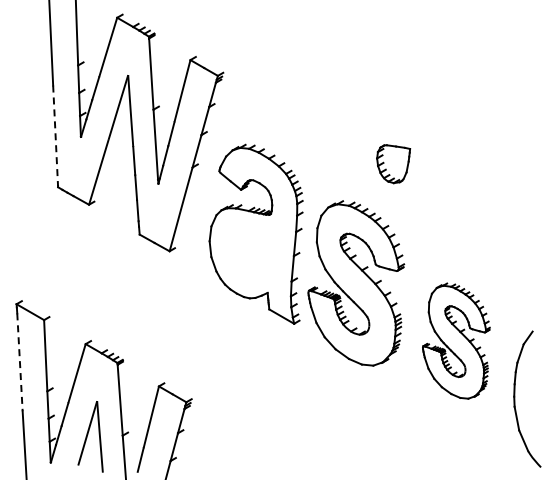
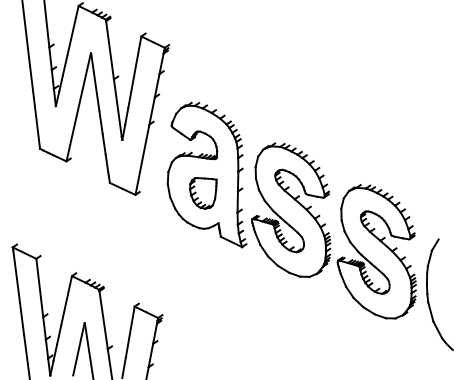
line: (55, 136) -> (34, 107), dashed -> solid
part: (393, 164) -> (203, 193), moved
part: (456, 340) -> (376, 251), size x1.43
line: (19, 362) -> (18, 295), dashed -> solid

